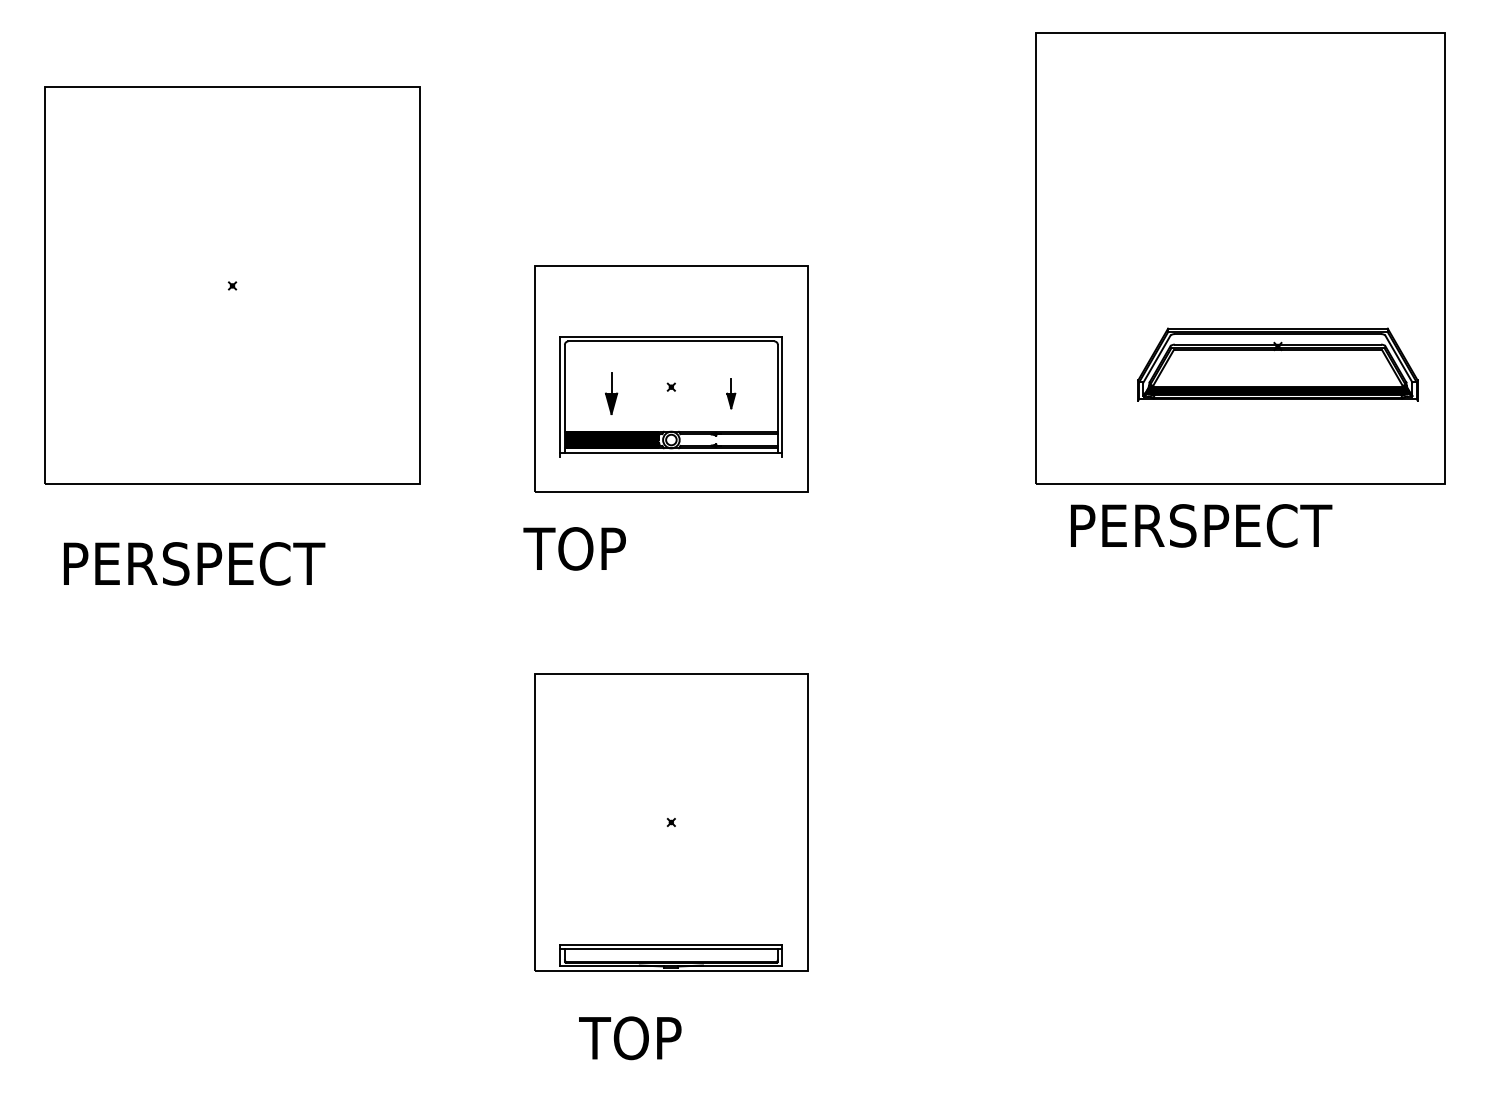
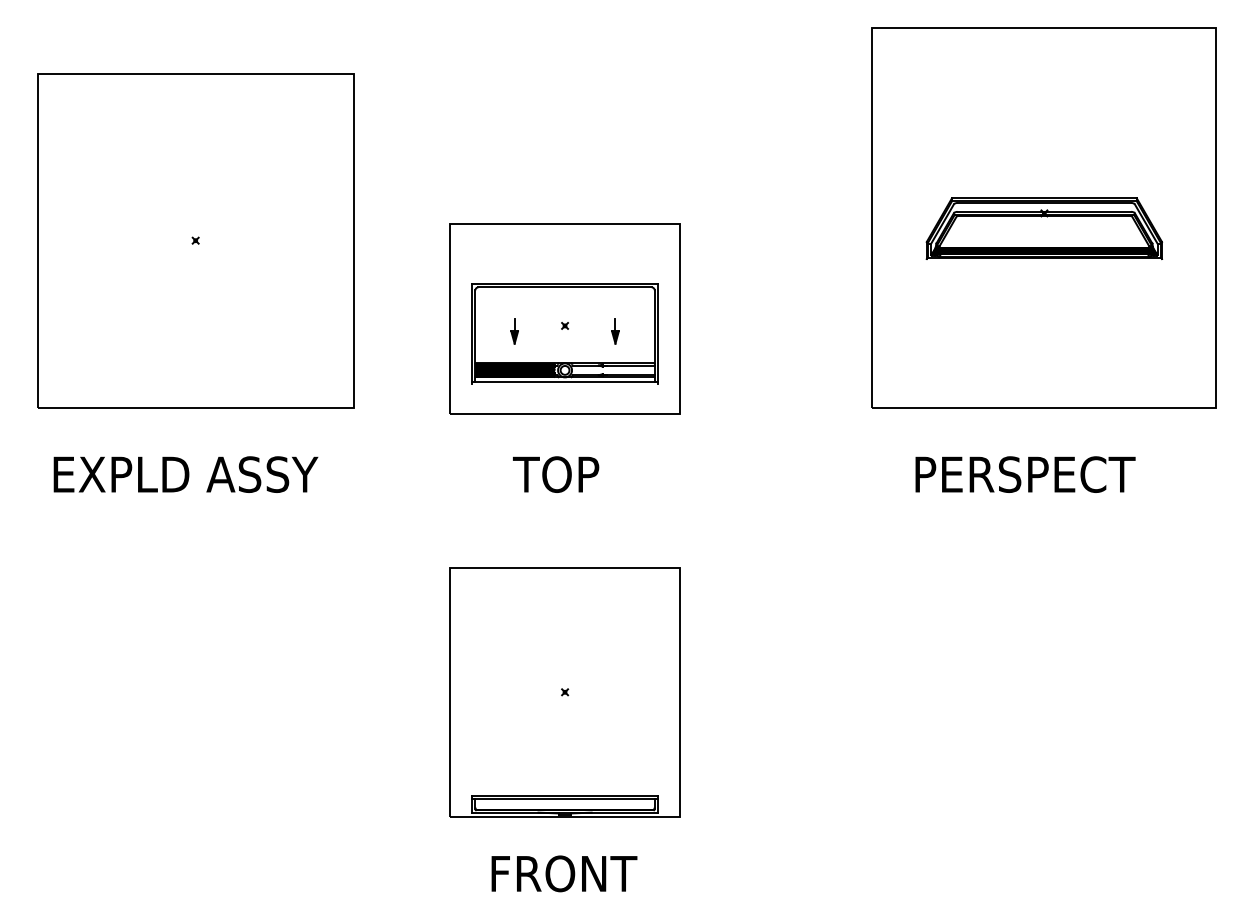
part: (1277, 364) -> (1044, 228), moved
part: (611, 393) -> (514, 331), size x0.71
text: (1201, 525) -> (1025, 474), moved
text: (574, 548) -> (555, 474), moved
text: (223, 563) -> (188, 474), PERSPECT -> EXPLD ASSY
text: (668, 1038) -> (562, 874), TOP -> FRONT

